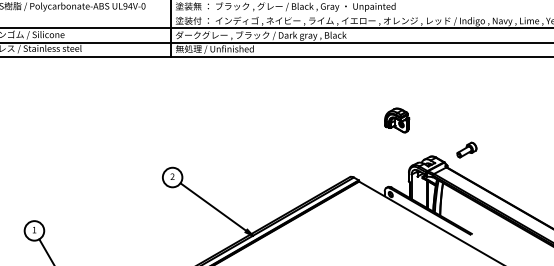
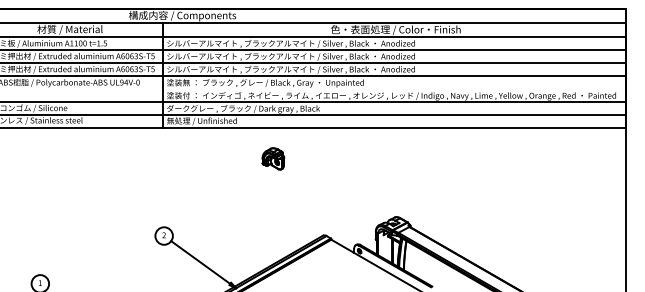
part: (397, 120) -> (273, 158), moved
part: (466, 150) -> (427, 211), removed

